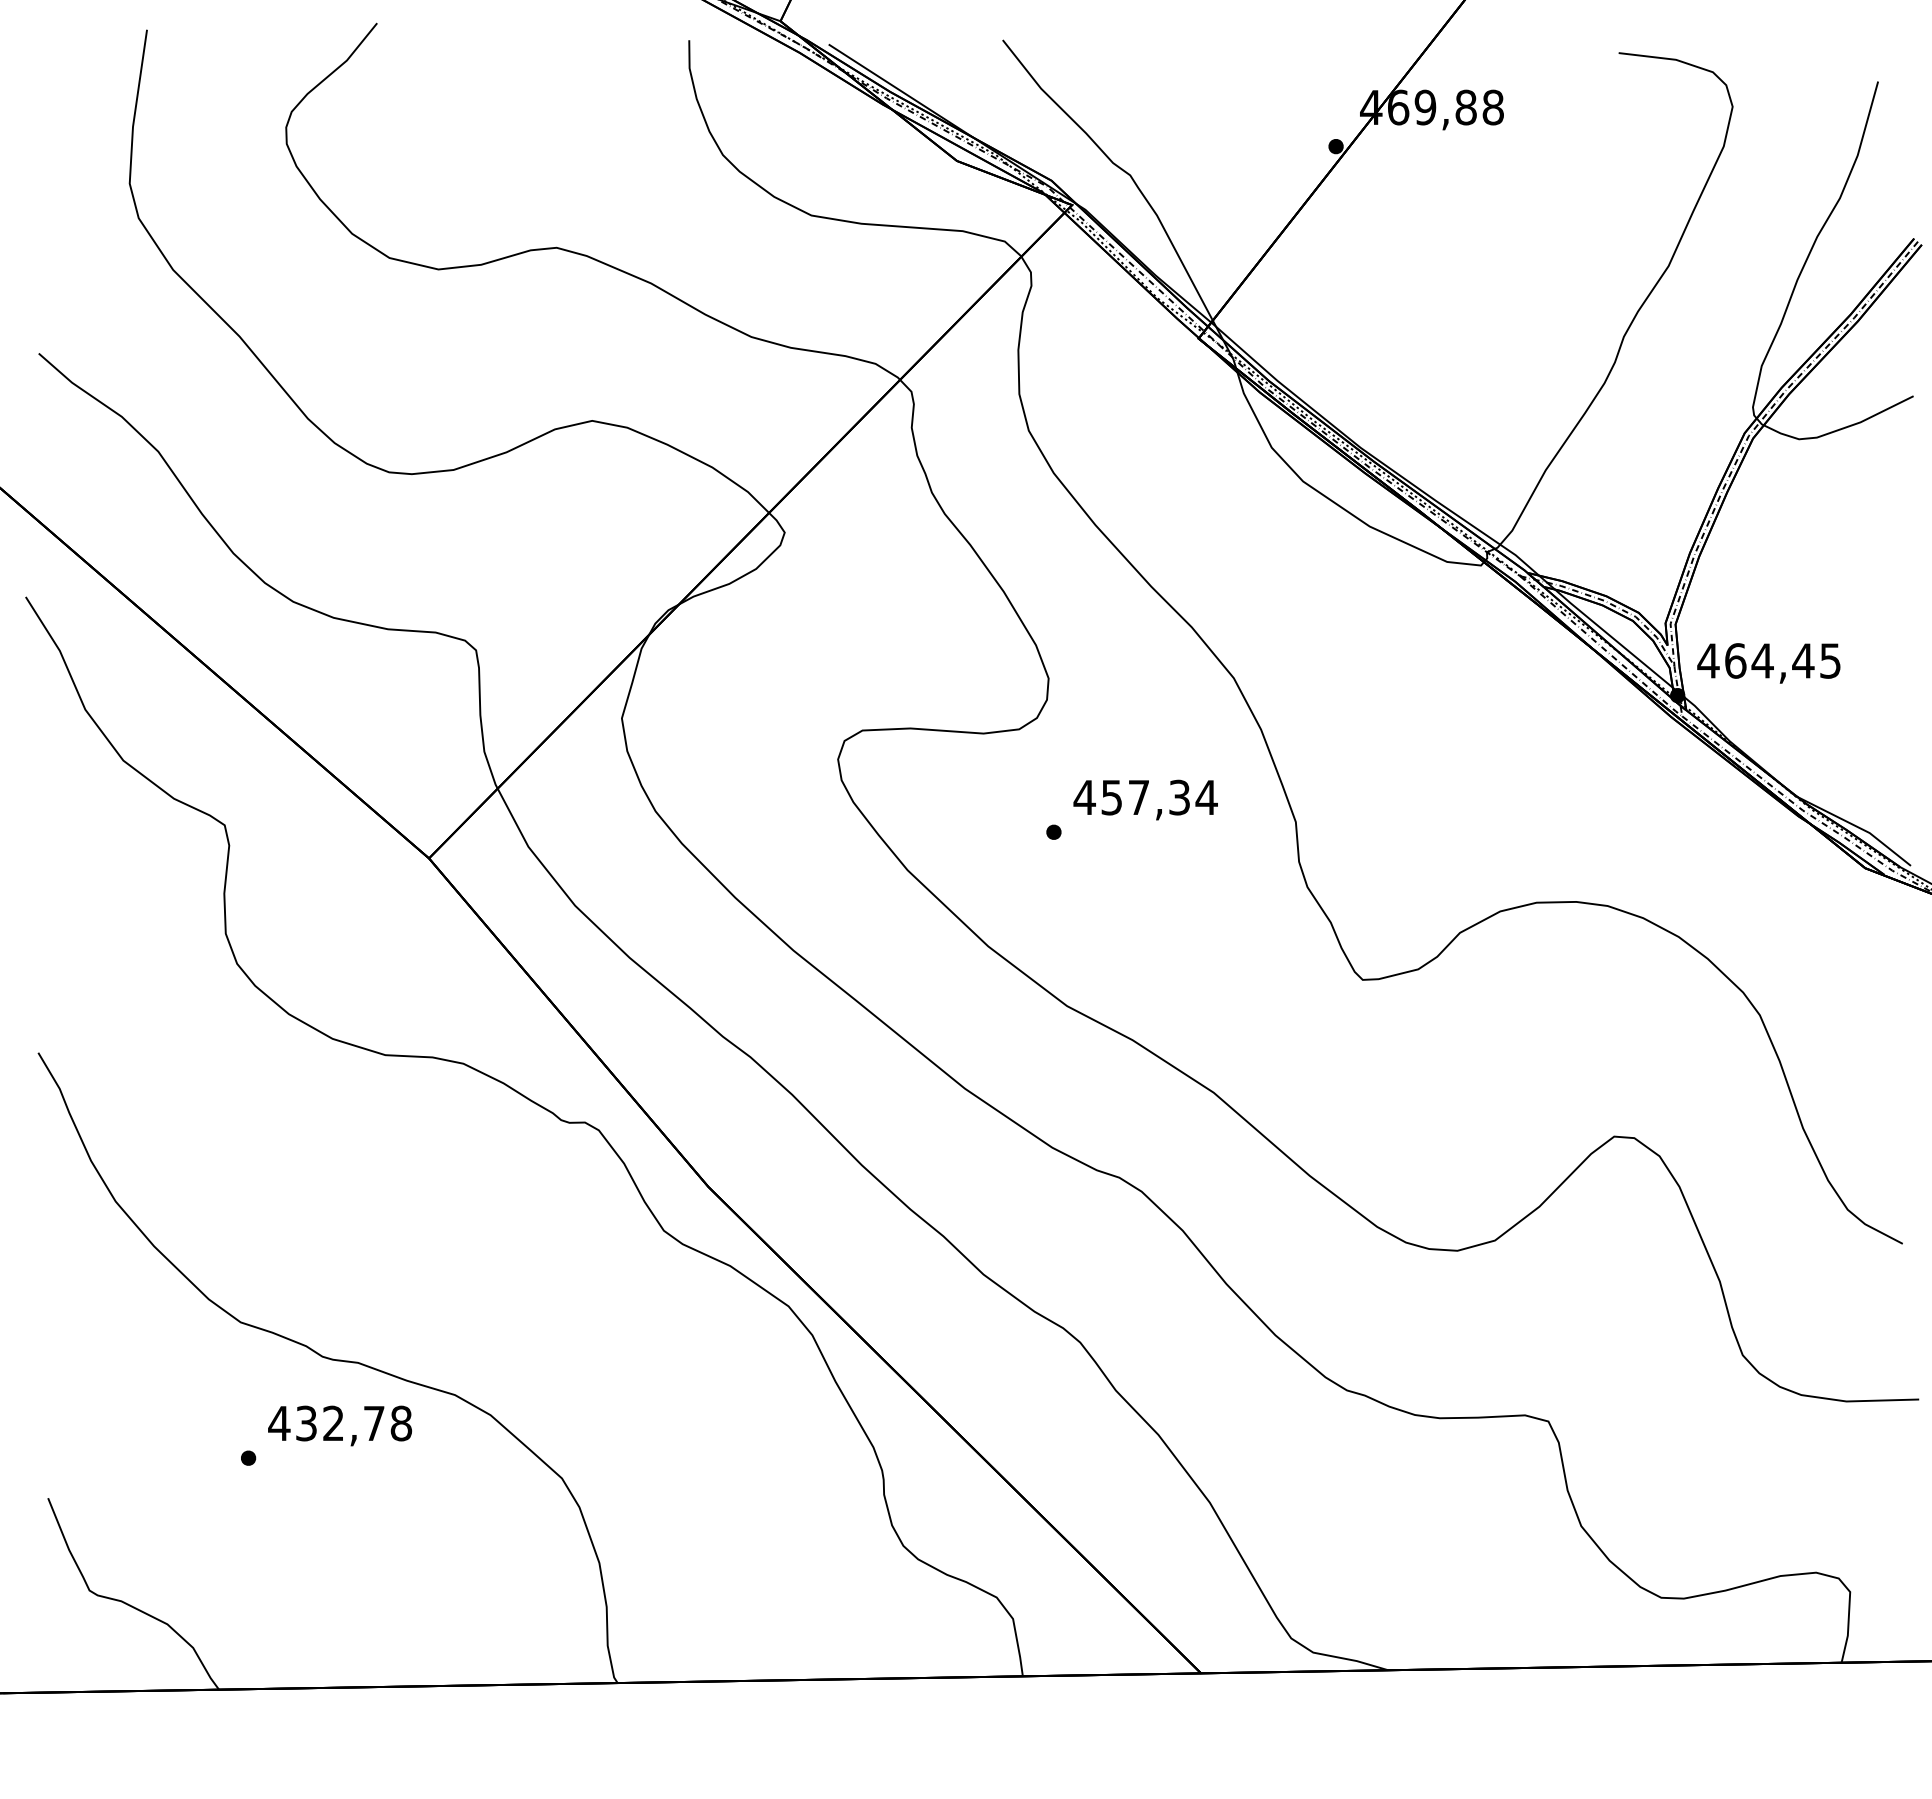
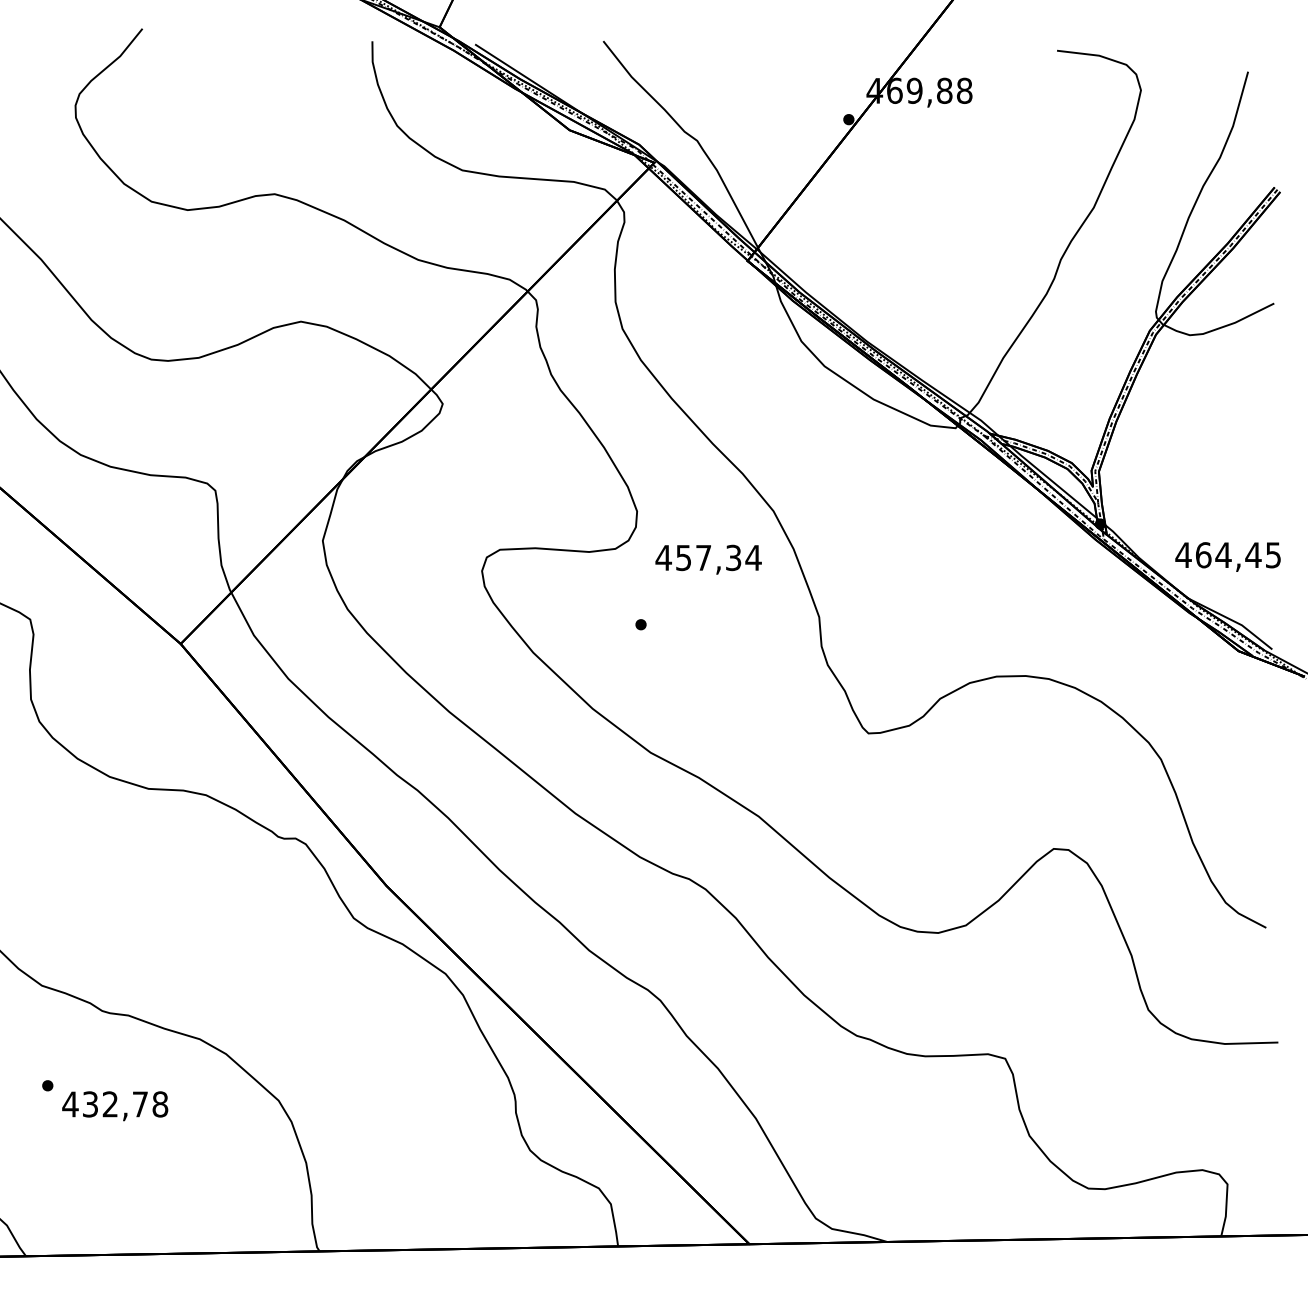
text: (1768, 663) -> (1227, 557), moved
text: (1145, 799) -> (708, 559), moved
text: (339, 1425) -> (114, 1105), moved

